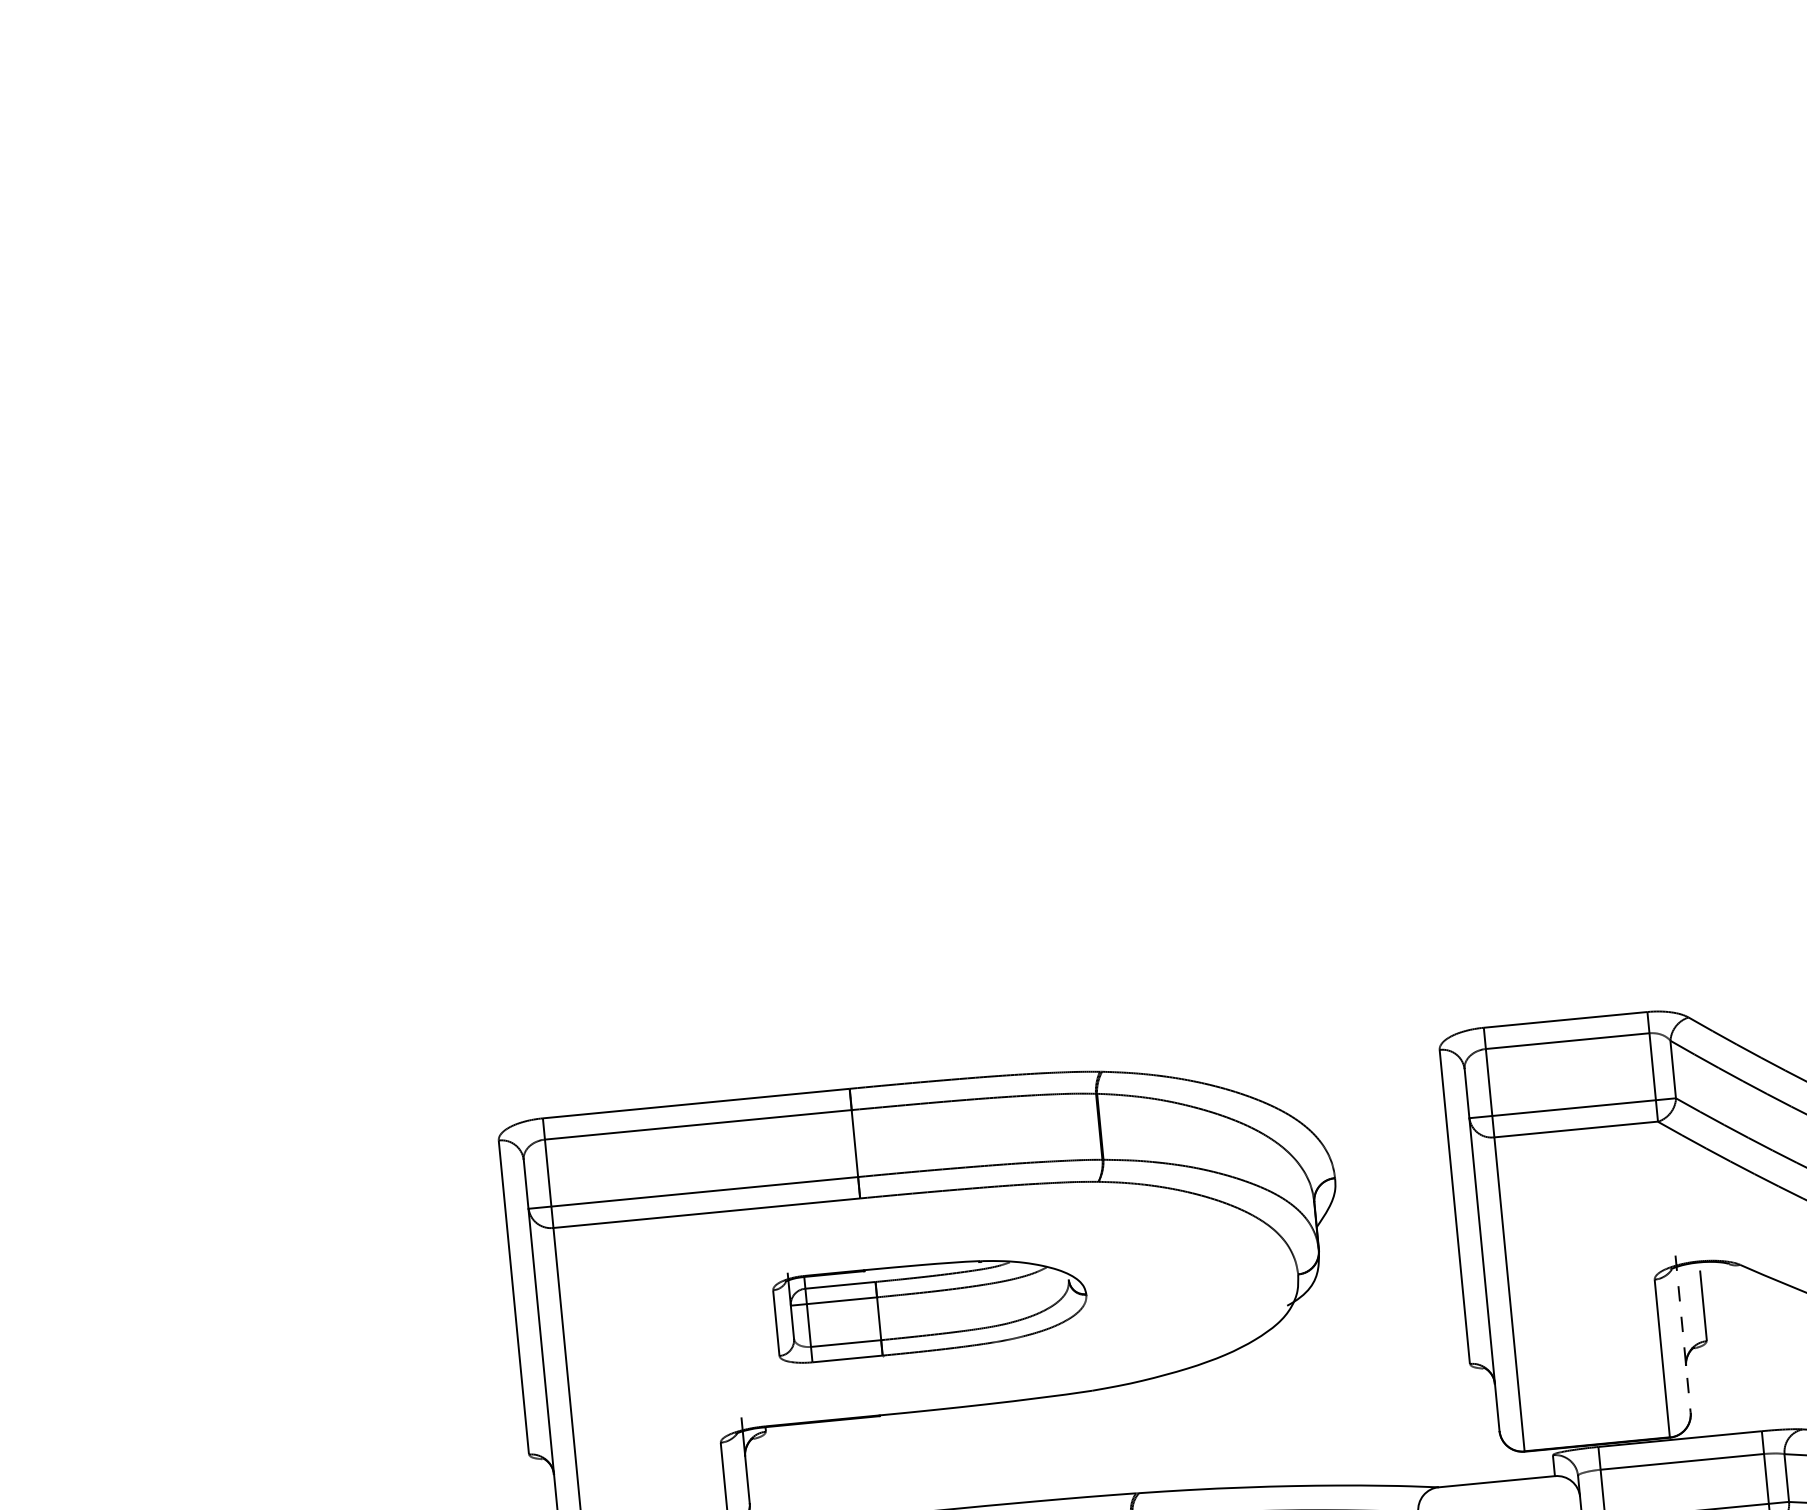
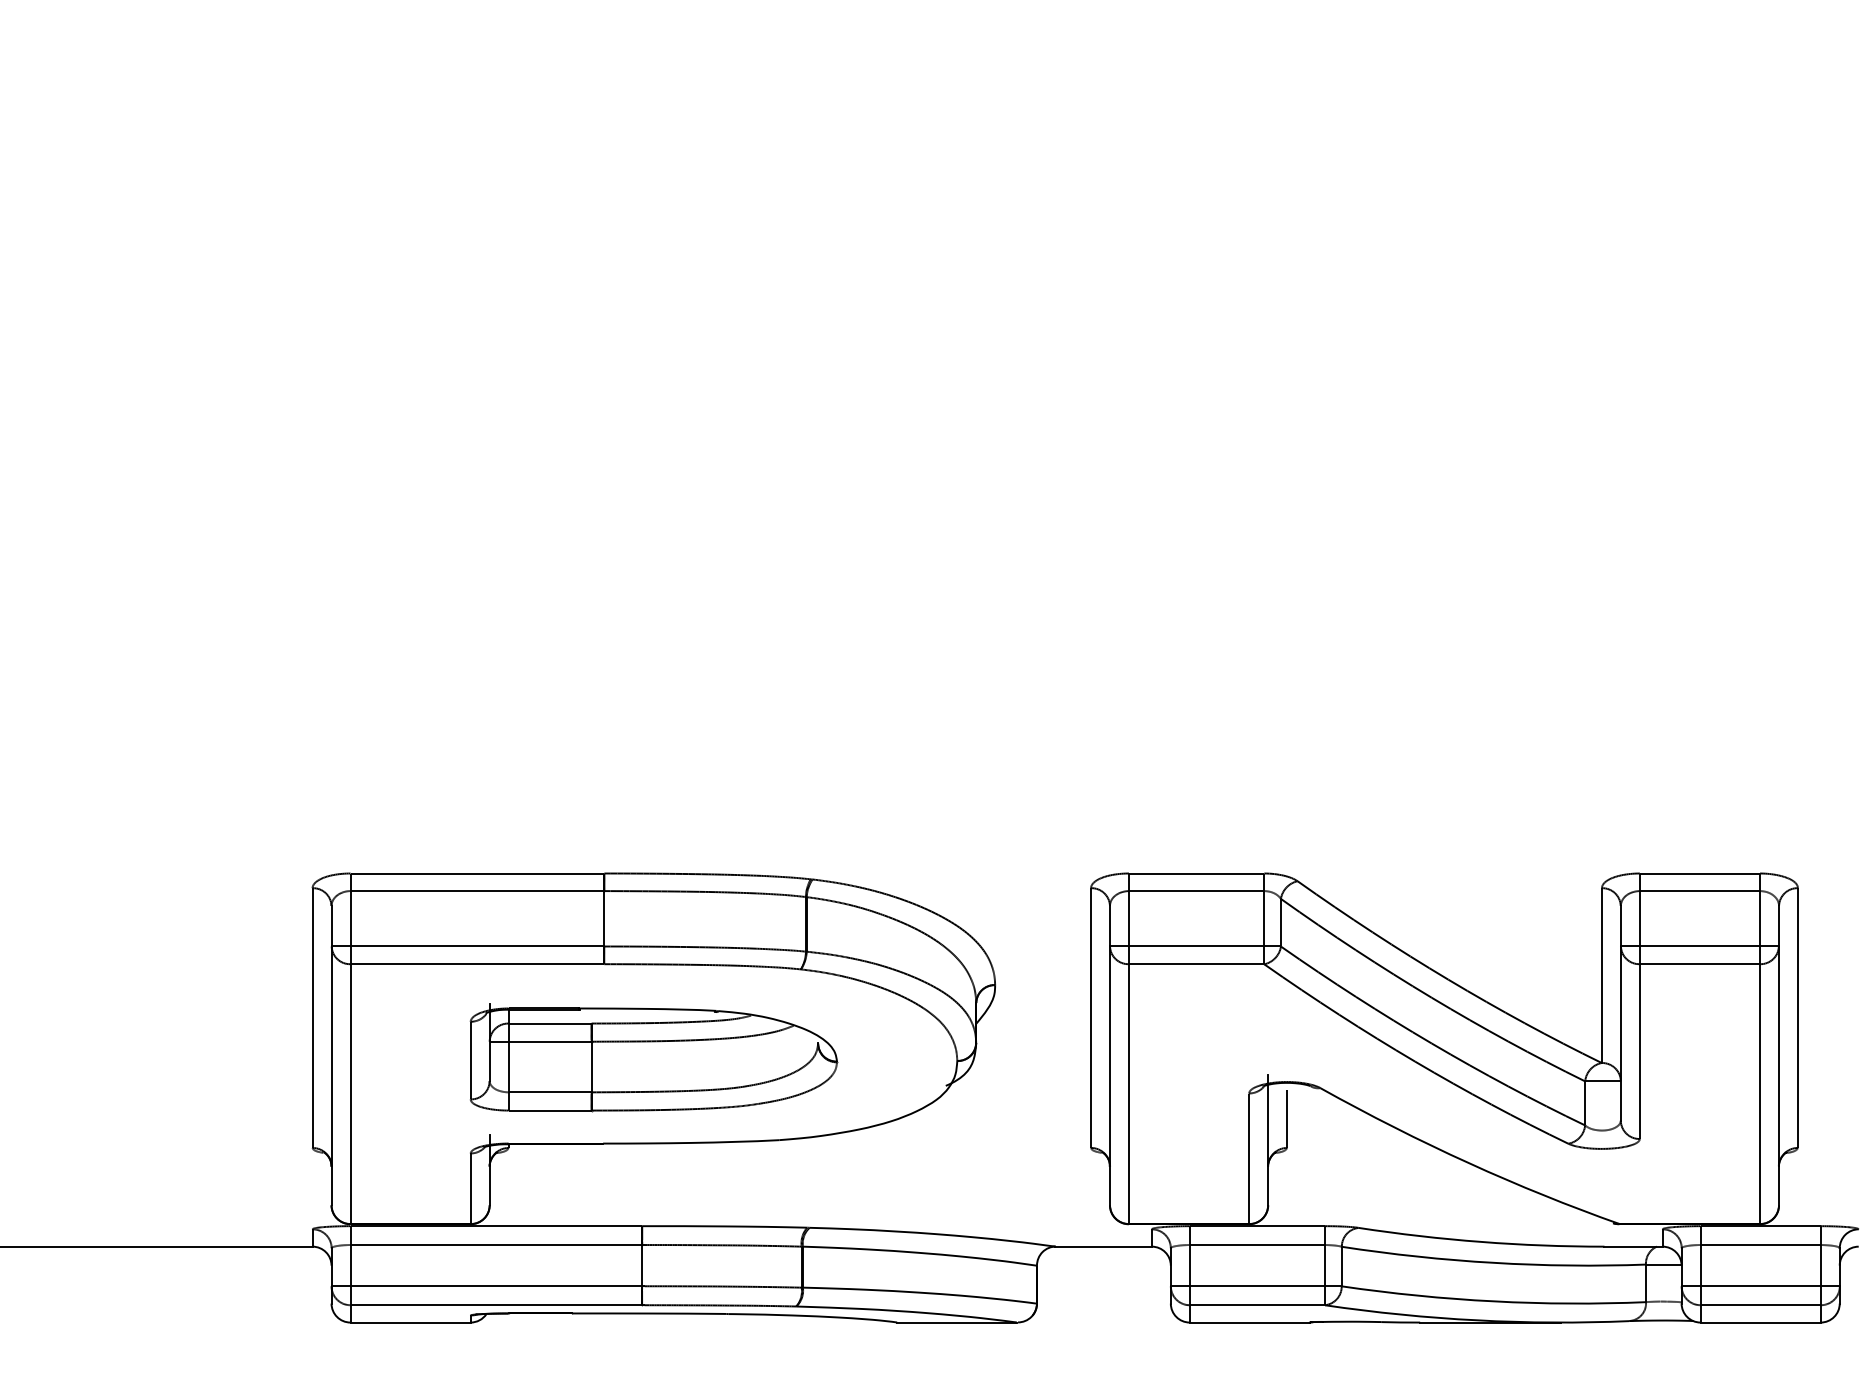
part: (930, 1305) -> (653, 1057), size x1.43
line: (1683, 1334) -> (1268, 1140), dashed -> solid

